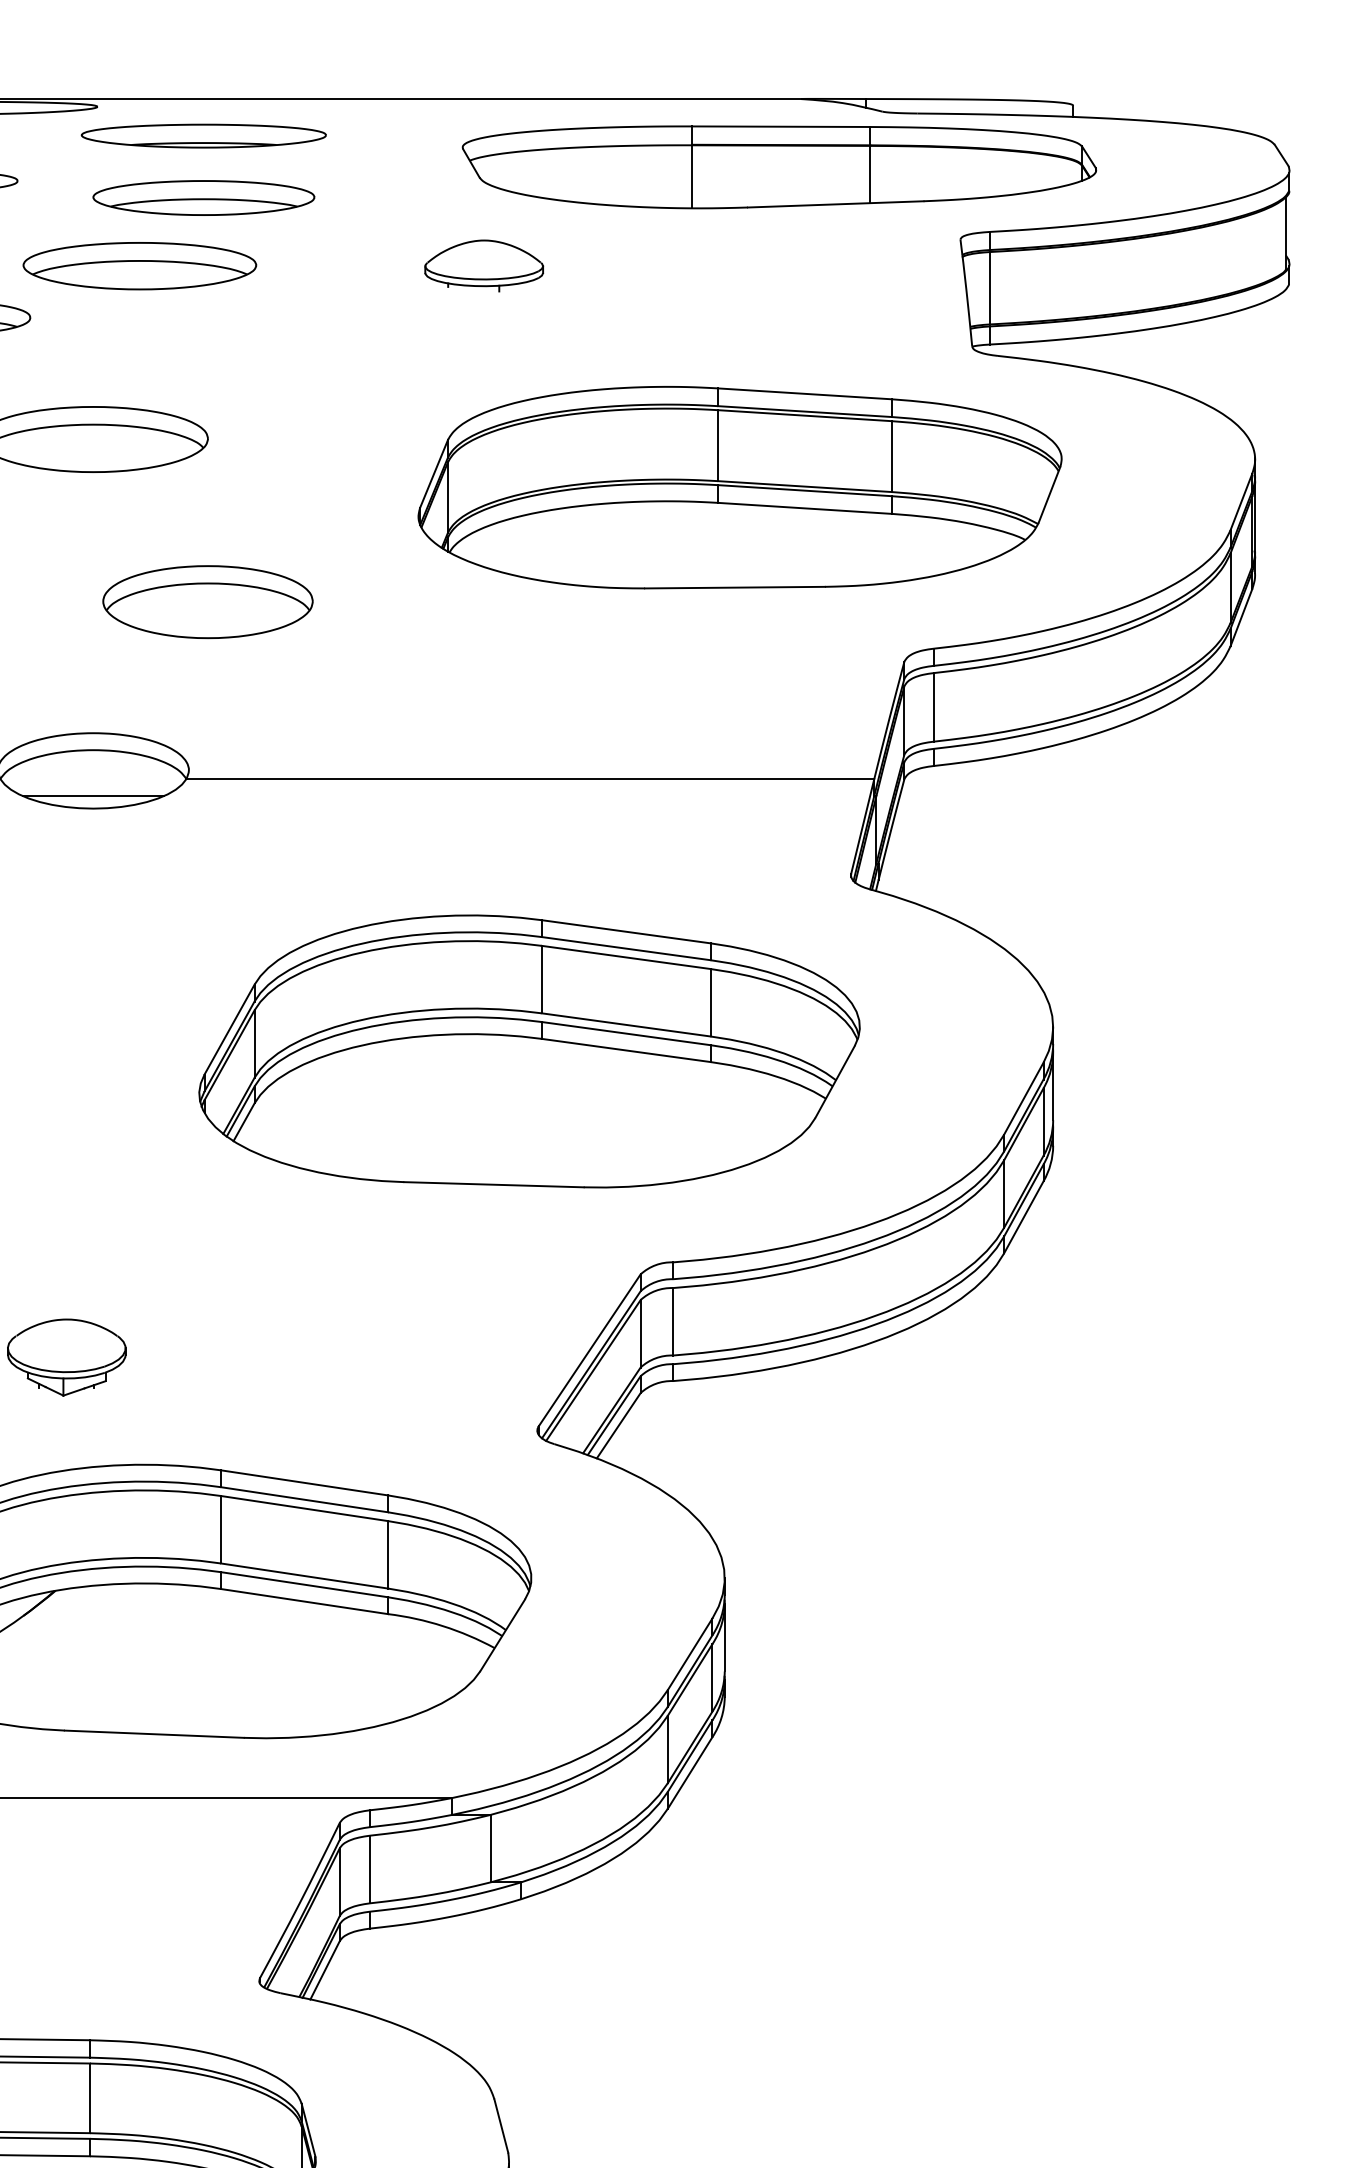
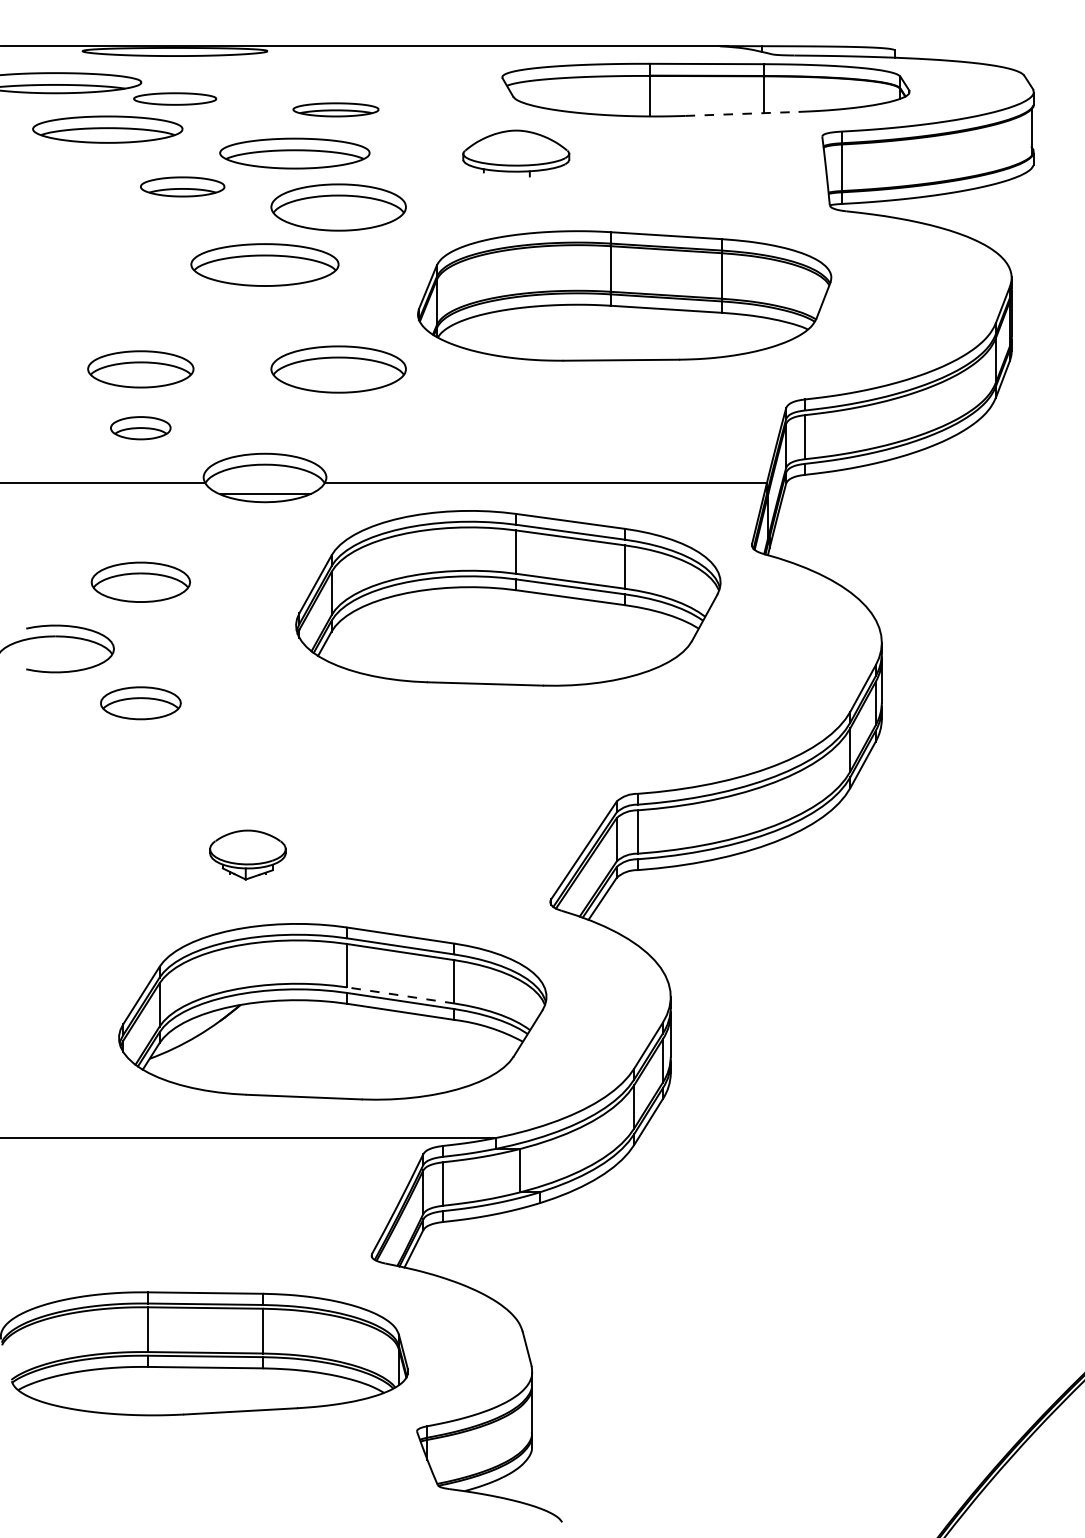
part: (203, 135) -> (335, 69), removed
part: (203, 197) -> (335, 109), size x0.6
line: (836, 203) -> (742, 113), solid -> dashed
part: (483, 265) -> (515, 153), size x1.4
part: (207, 349) -> (338, 207), added
part: (739, 486) -> (624, 295), moved
part: (529, 1051) -> (508, 598), moved
line: (304, 1576) -> (400, 995), solid -> dashed

